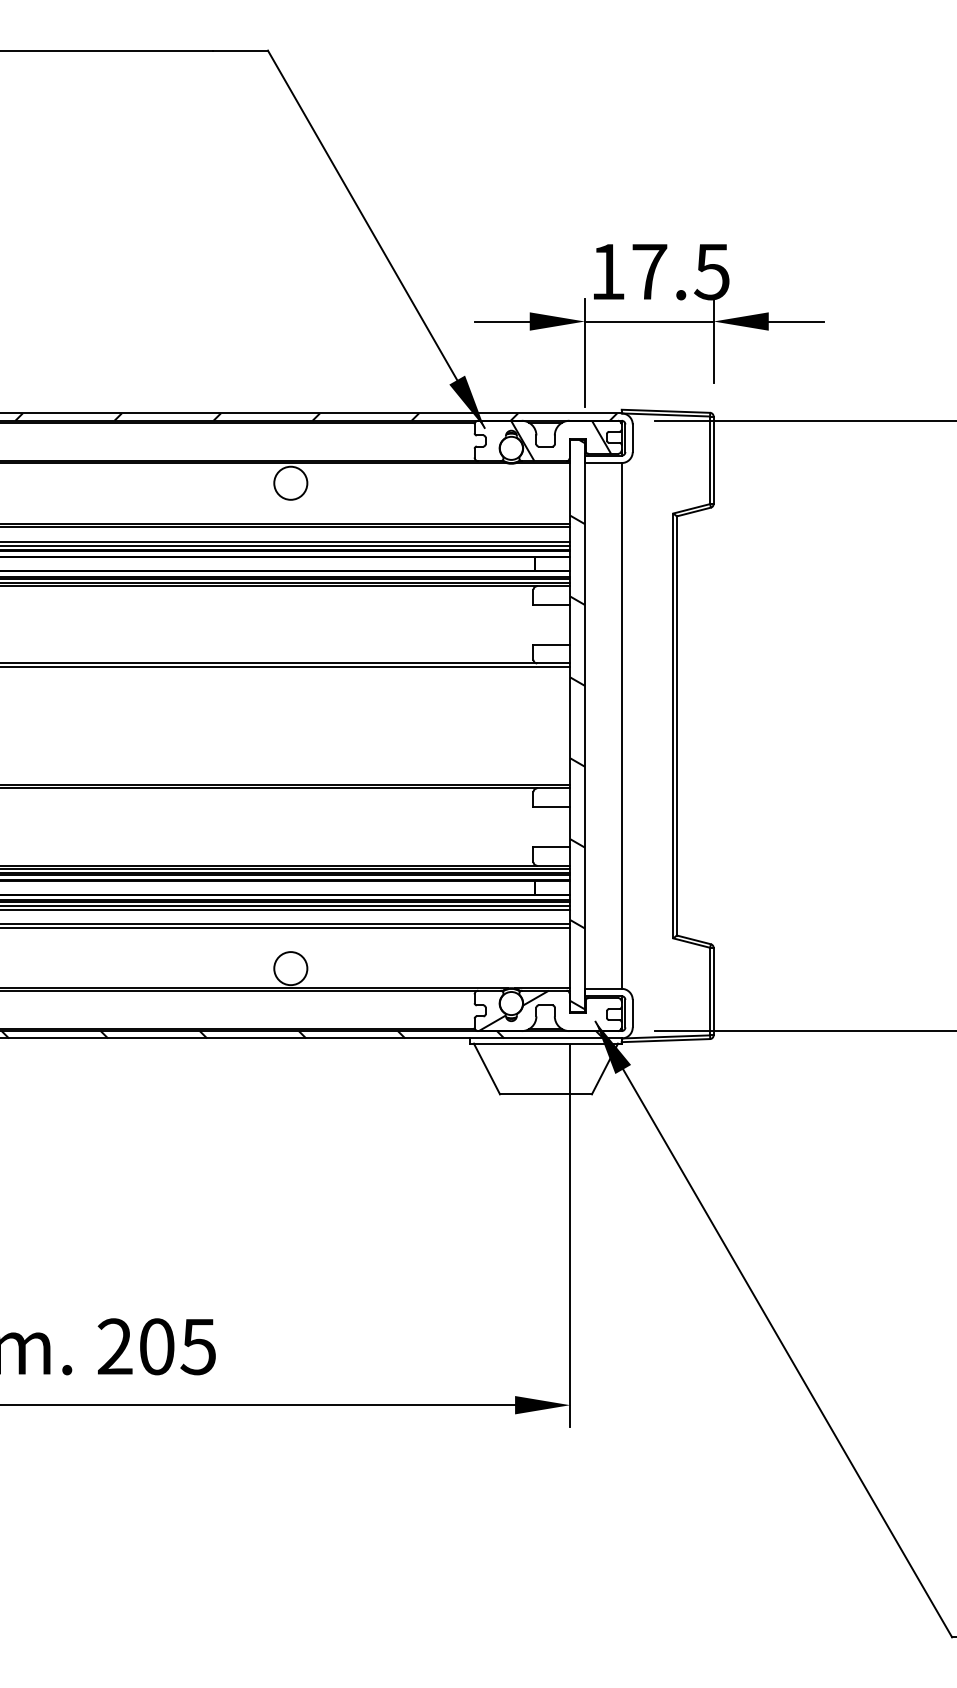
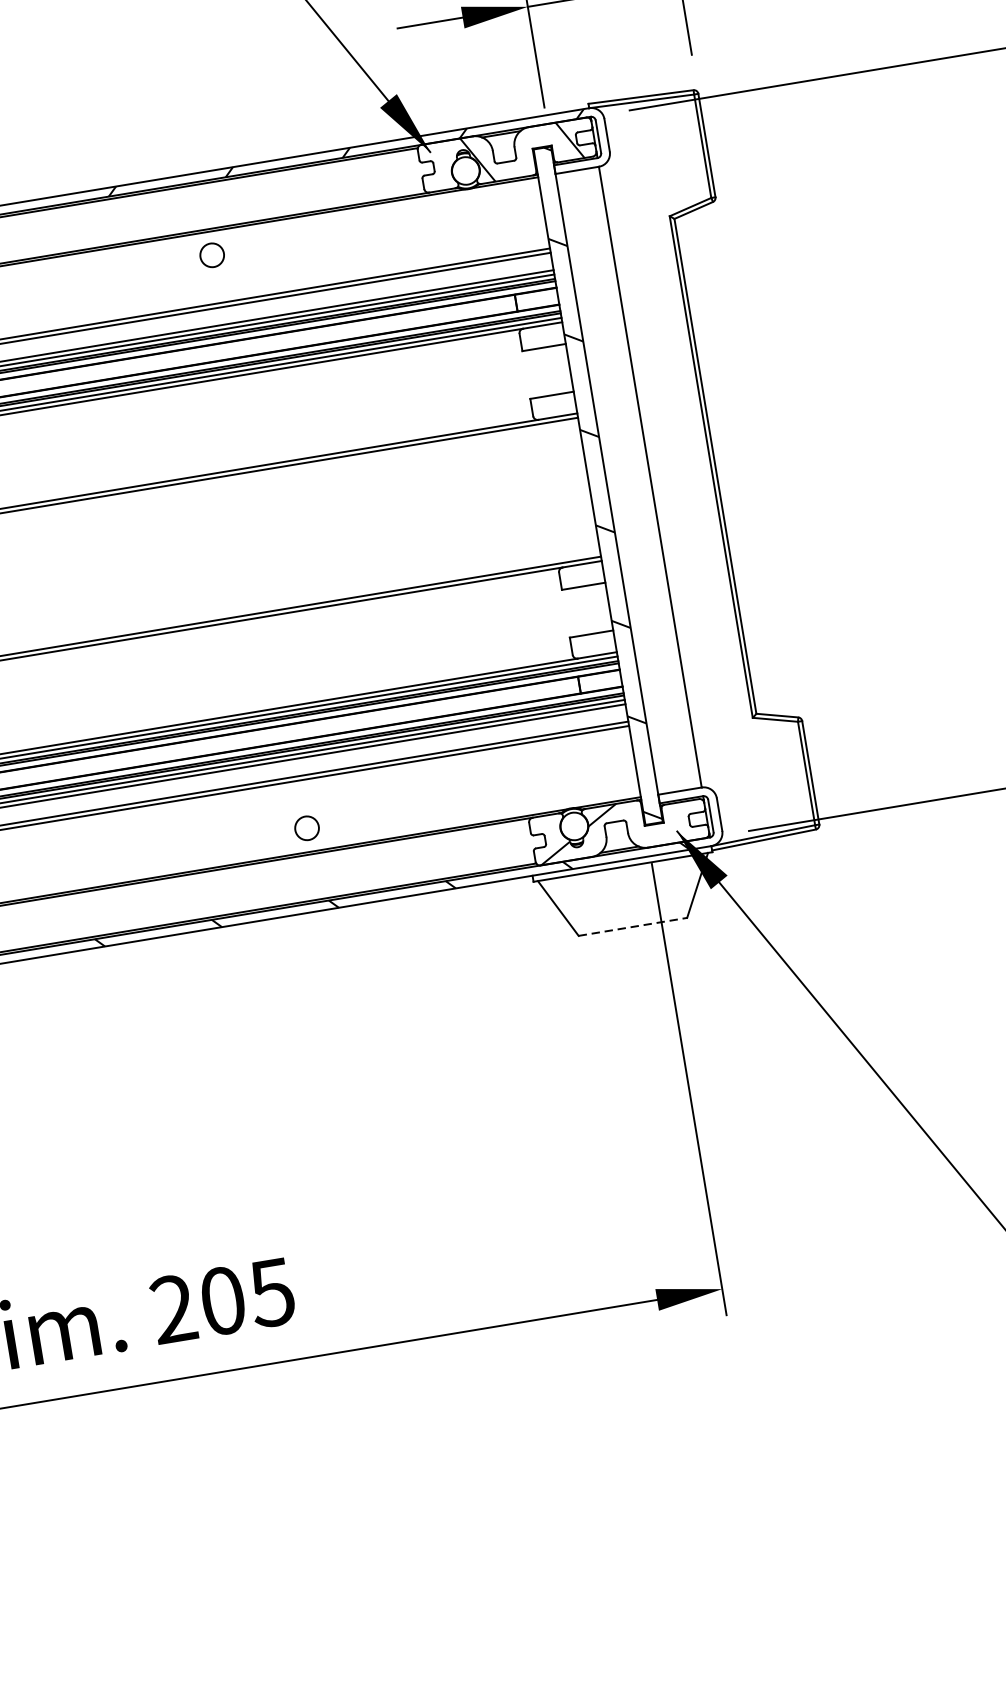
circle: (290, 482) -> (211, 254), size x0.6
circle: (290, 968) -> (306, 828), size x0.6
line: (545, 1094) -> (632, 927), solid -> dashed

